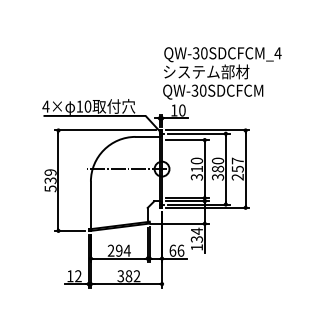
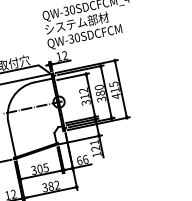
text: (182, 110) -> (65, 55), 10 -> 12
text: (196, 160) -> (83, 90), 310 -> 312
text: (237, 168) -> (114, 89), 257 -> 415
text: (197, 234) -> (95, 144), 134 -> 121
text: (118, 250) -> (39, 169), 294 -> 305

